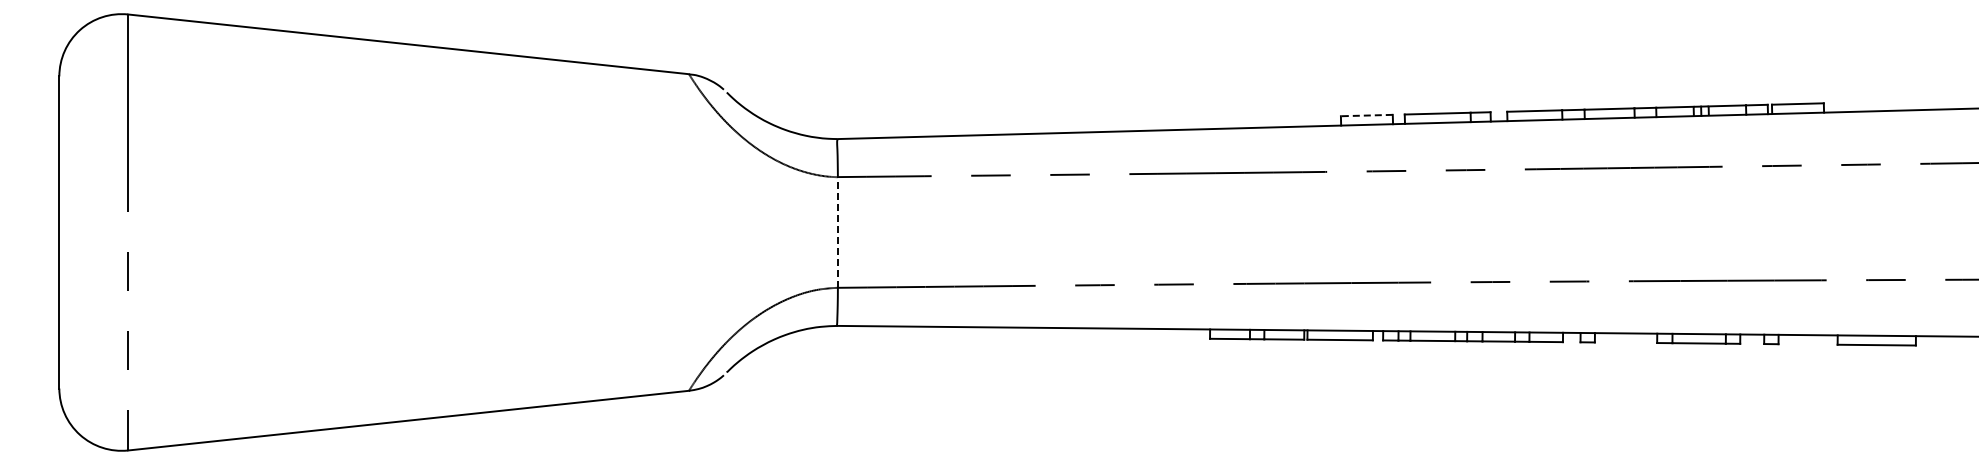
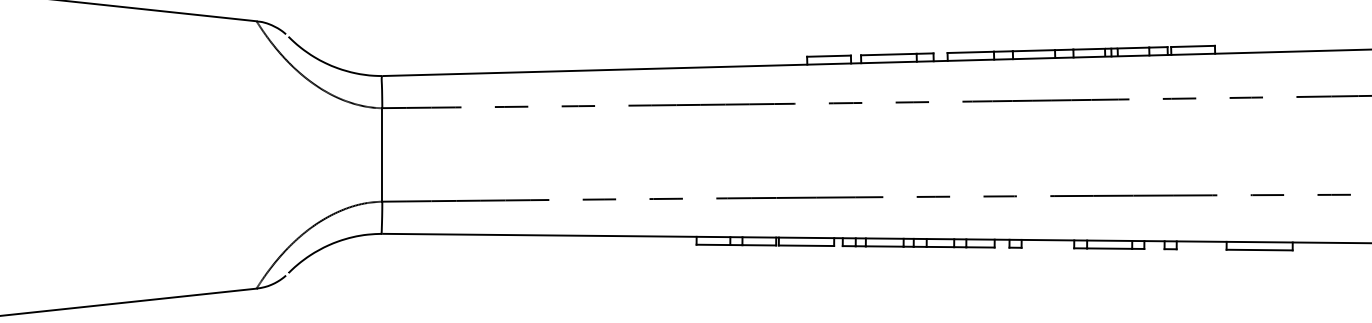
line: (1366, 115) -> (828, 56), dashed -> solid
line: (837, 231) -> (381, 154), dashed -> solid

